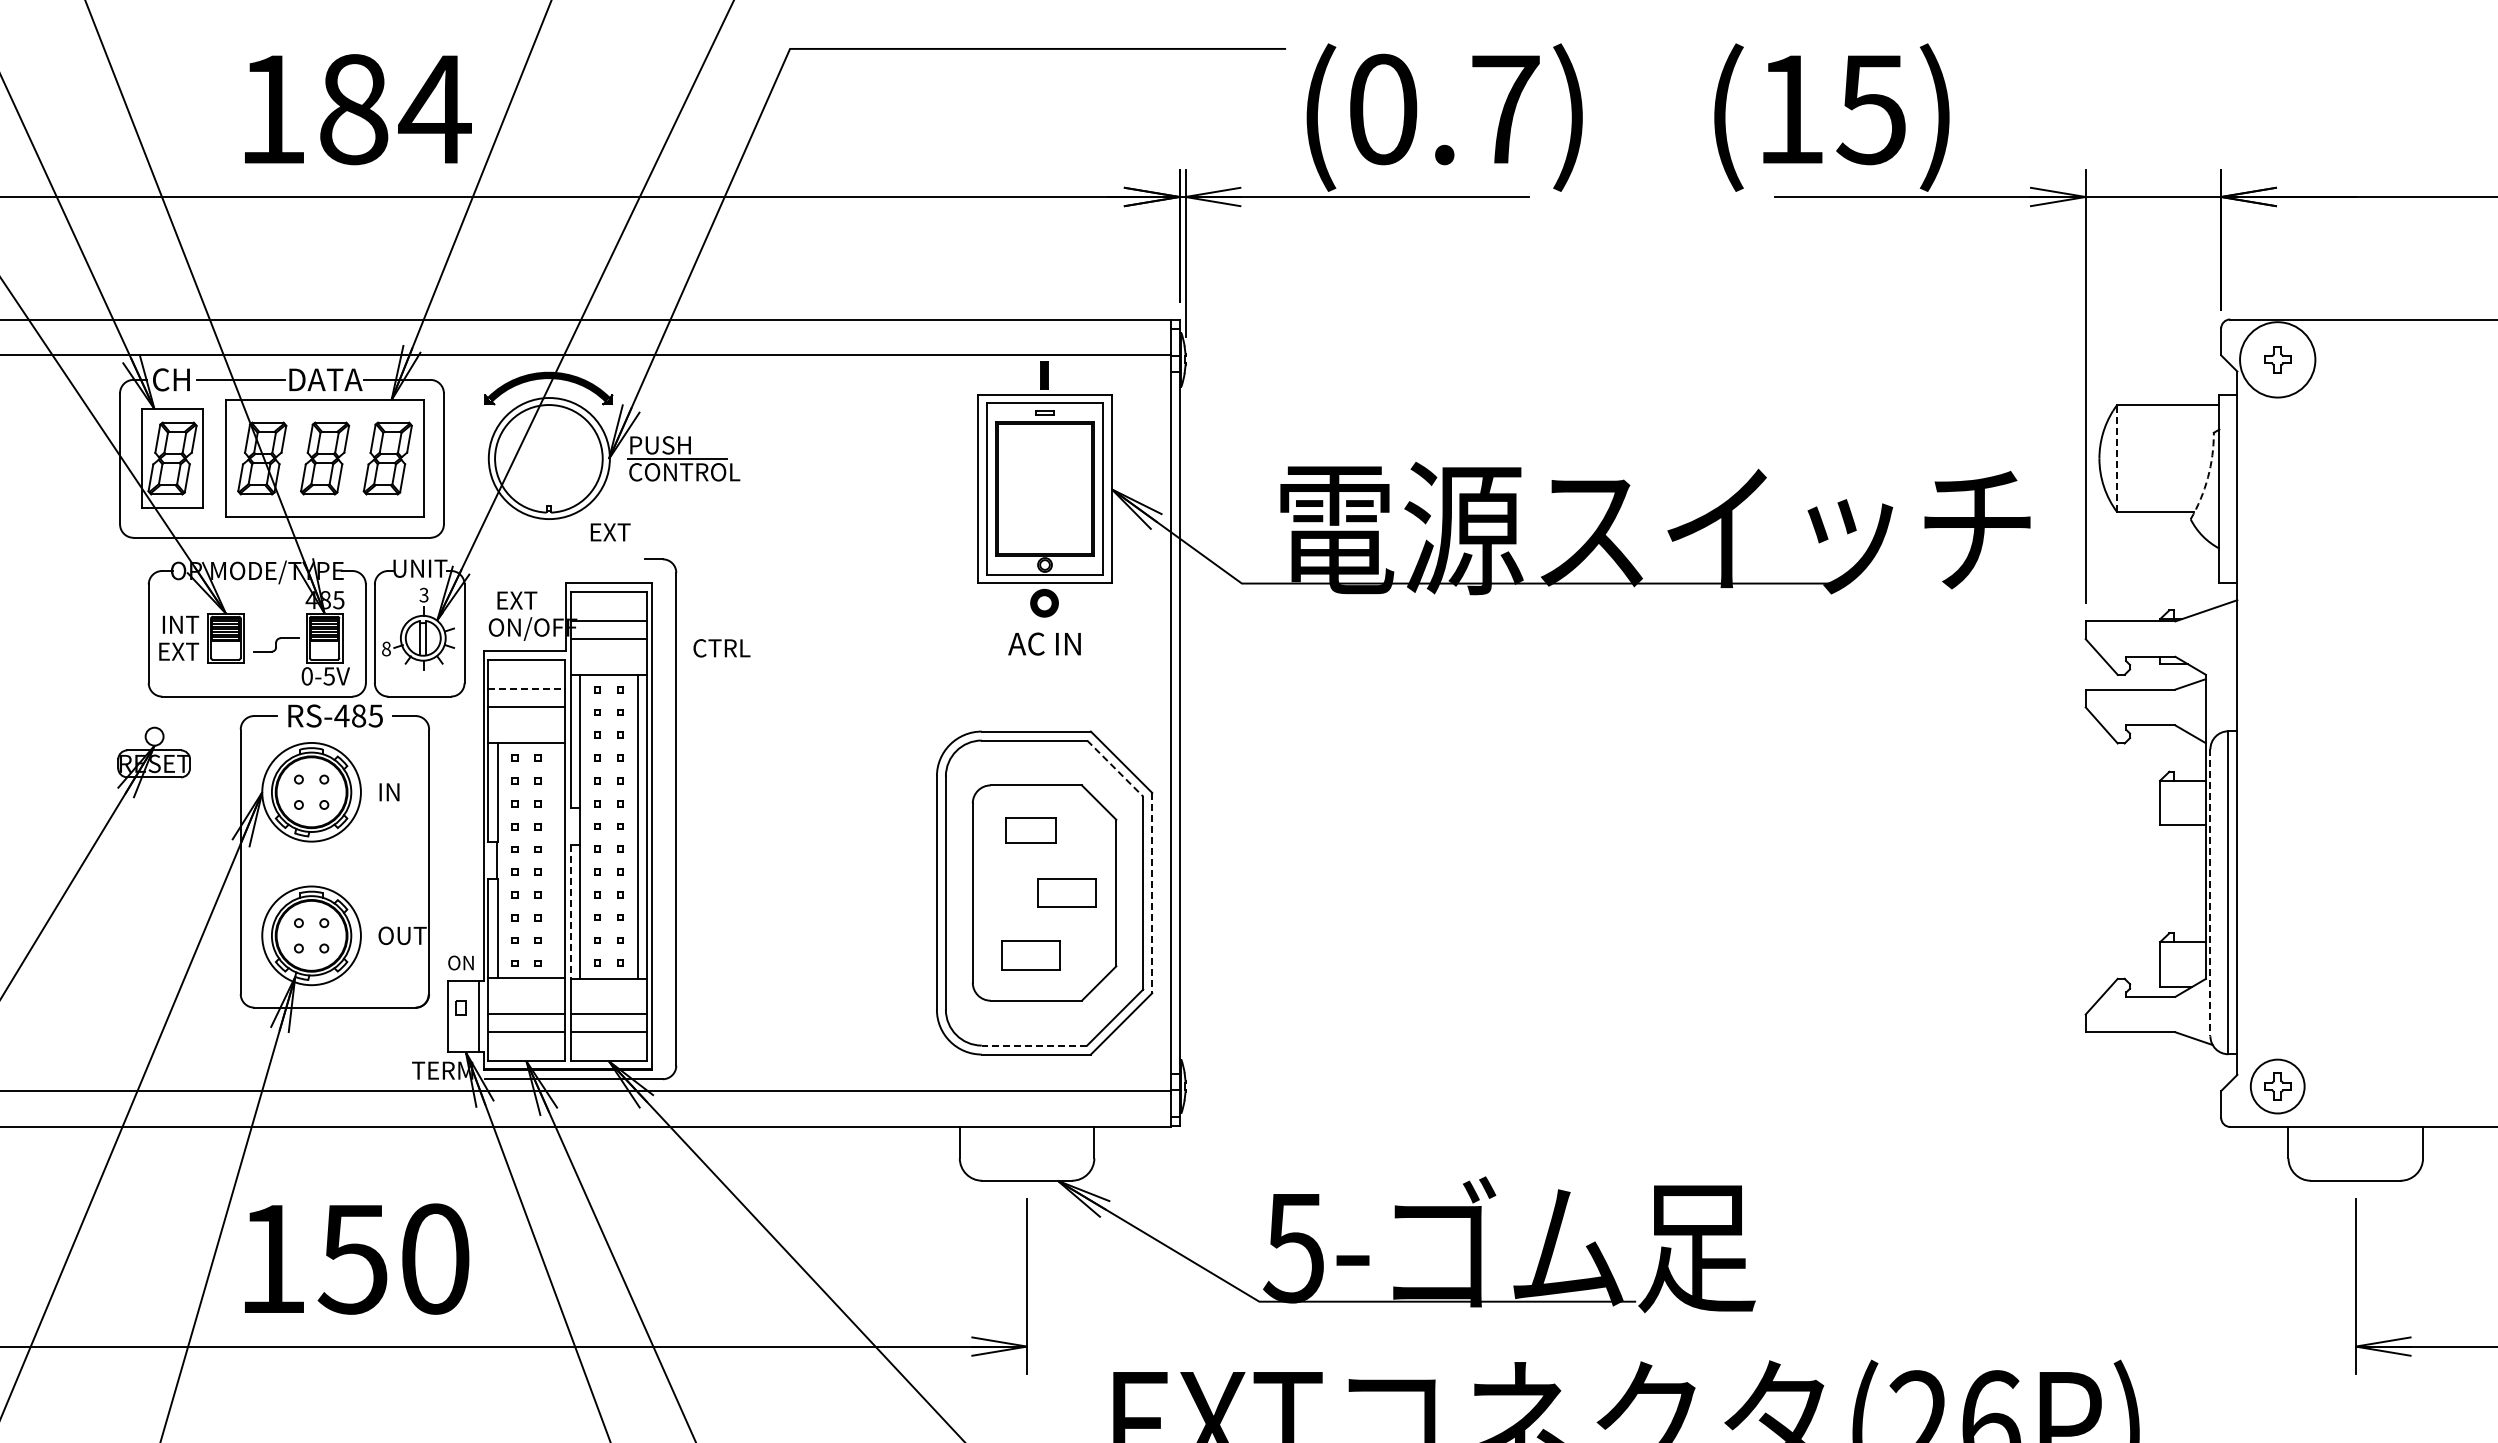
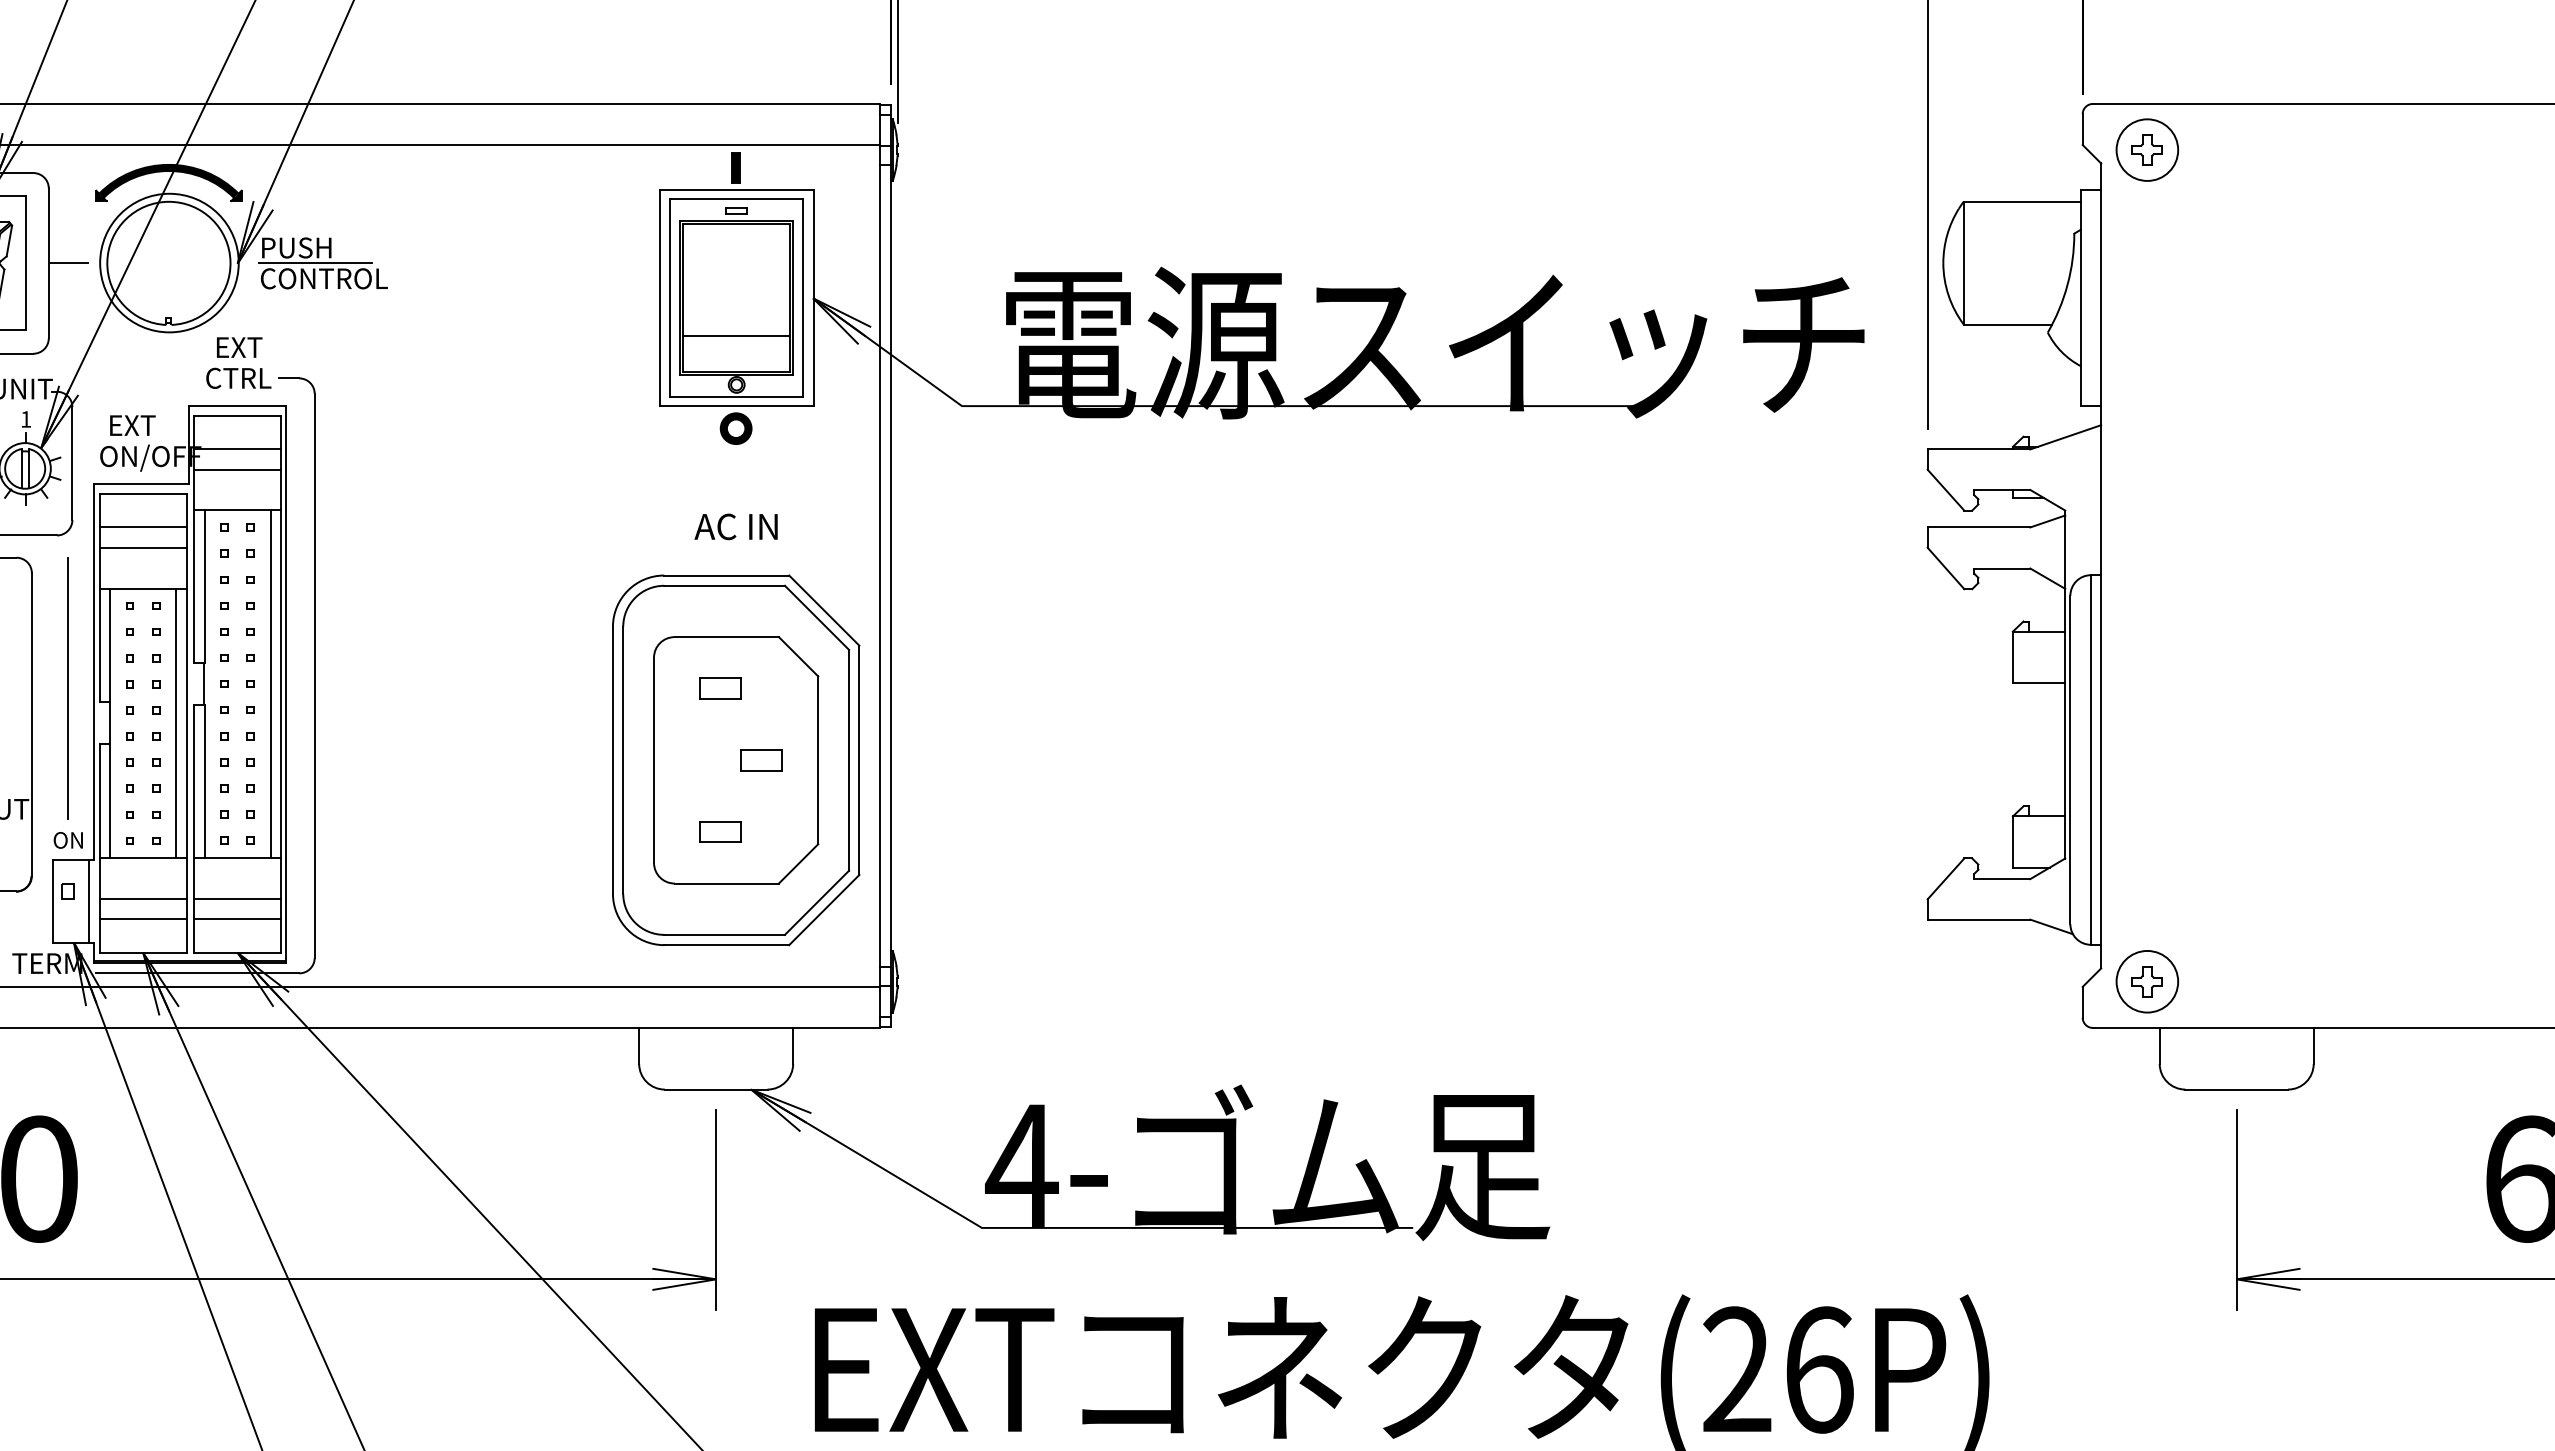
circle: (2277, 359) -> (2147, 149), size x0.71
line: (460, 458) -> (67, 263), added
line: (2117, 458) -> (1964, 263), dashed -> solid
arc: (2207, 477) -> (2067, 284), dashed -> solid
line: (1044, 522) -> (736, 336), added
text: (423, 594) -> (25, 418), 3 -> 1
text: (1044, 643) -> (736, 526), moved
text: (721, 648) -> (238, 378), moved
line: (526, 689) -> (143, 527), dashed -> solid
line: (1115, 768) -> (817, 617), dashed -> solid
part: (1030, 829) -> (720, 687), size x0.71
line: (460, 830) -> (67, 688), added
line: (555, 860) -> (176, 723), added
part: (1066, 892) -> (761, 759), size x0.62
line: (2210, 892) -> (2070, 759), dashed -> solid
line: (1152, 893) -> (859, 760), dashed -> solid
line: (570, 911) -> (193, 781), dashed -> solid
part: (1030, 955) -> (720, 831), size x0.62
line: (1034, 1045) -> (724, 934), dashed -> solid
text: (1294, 1248) -> (1022, 1167), 5- -> 4-

